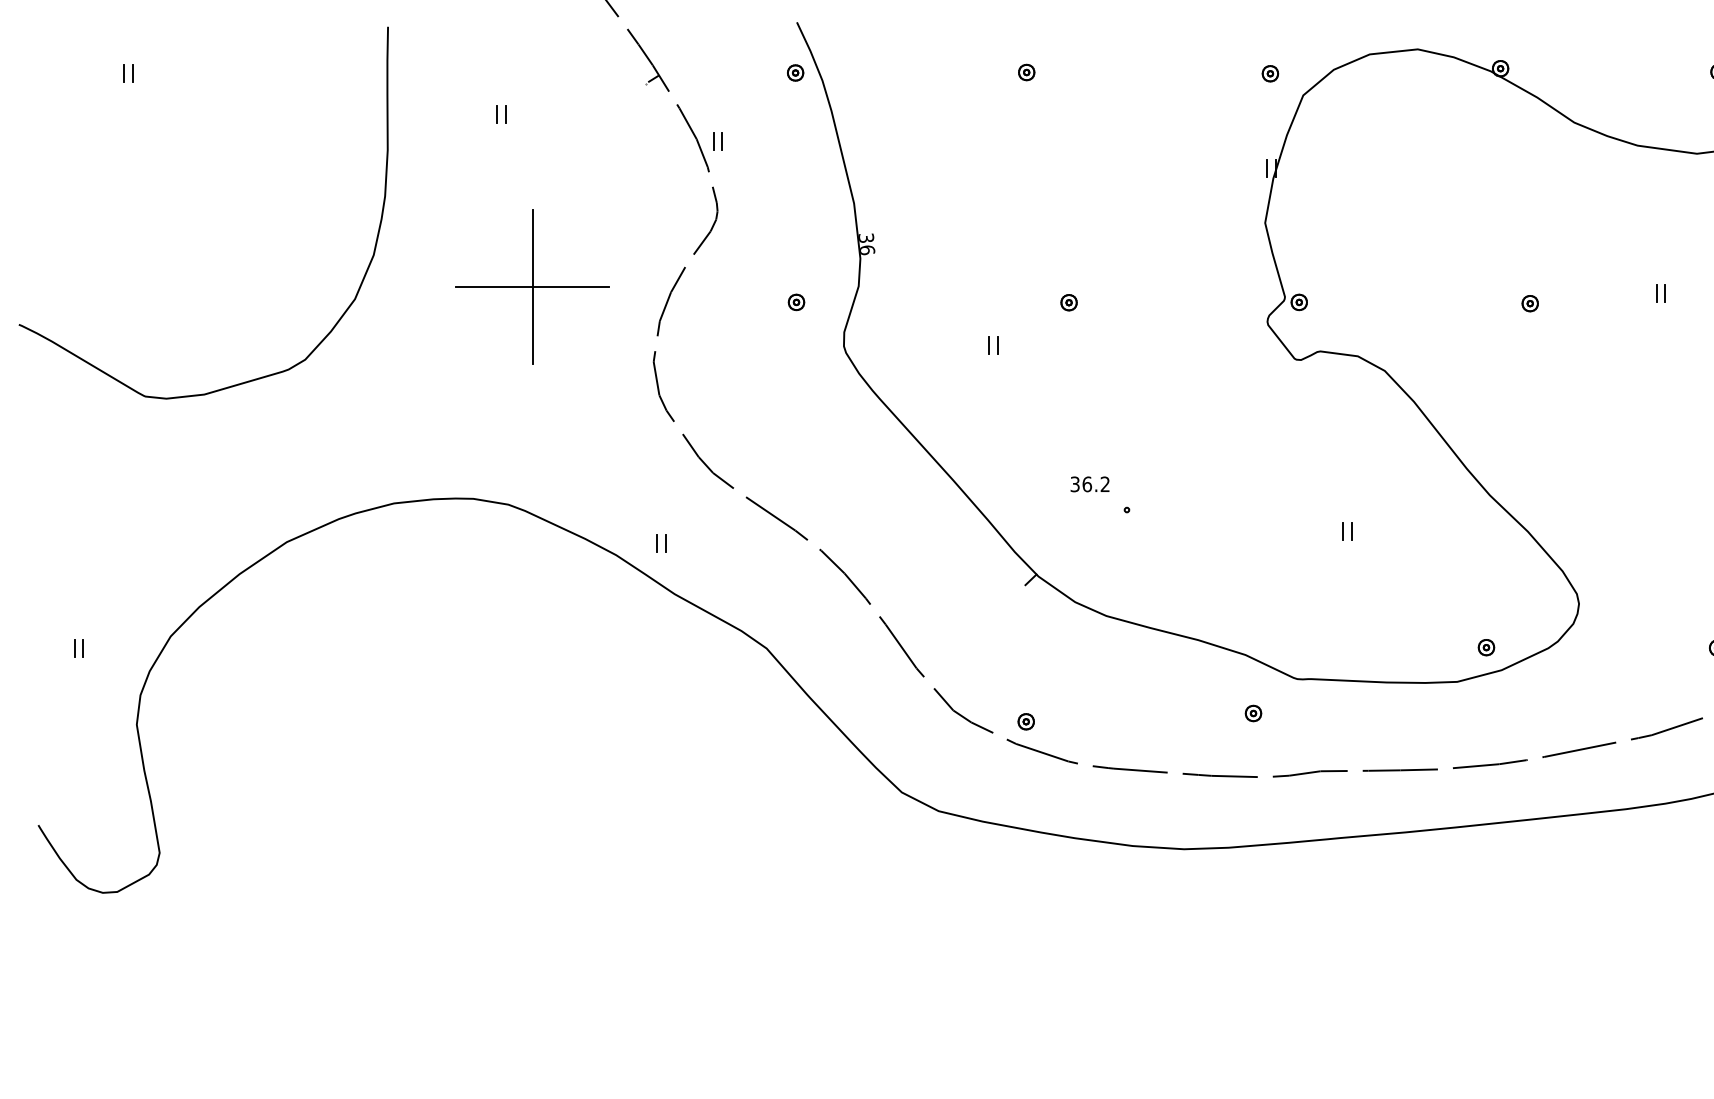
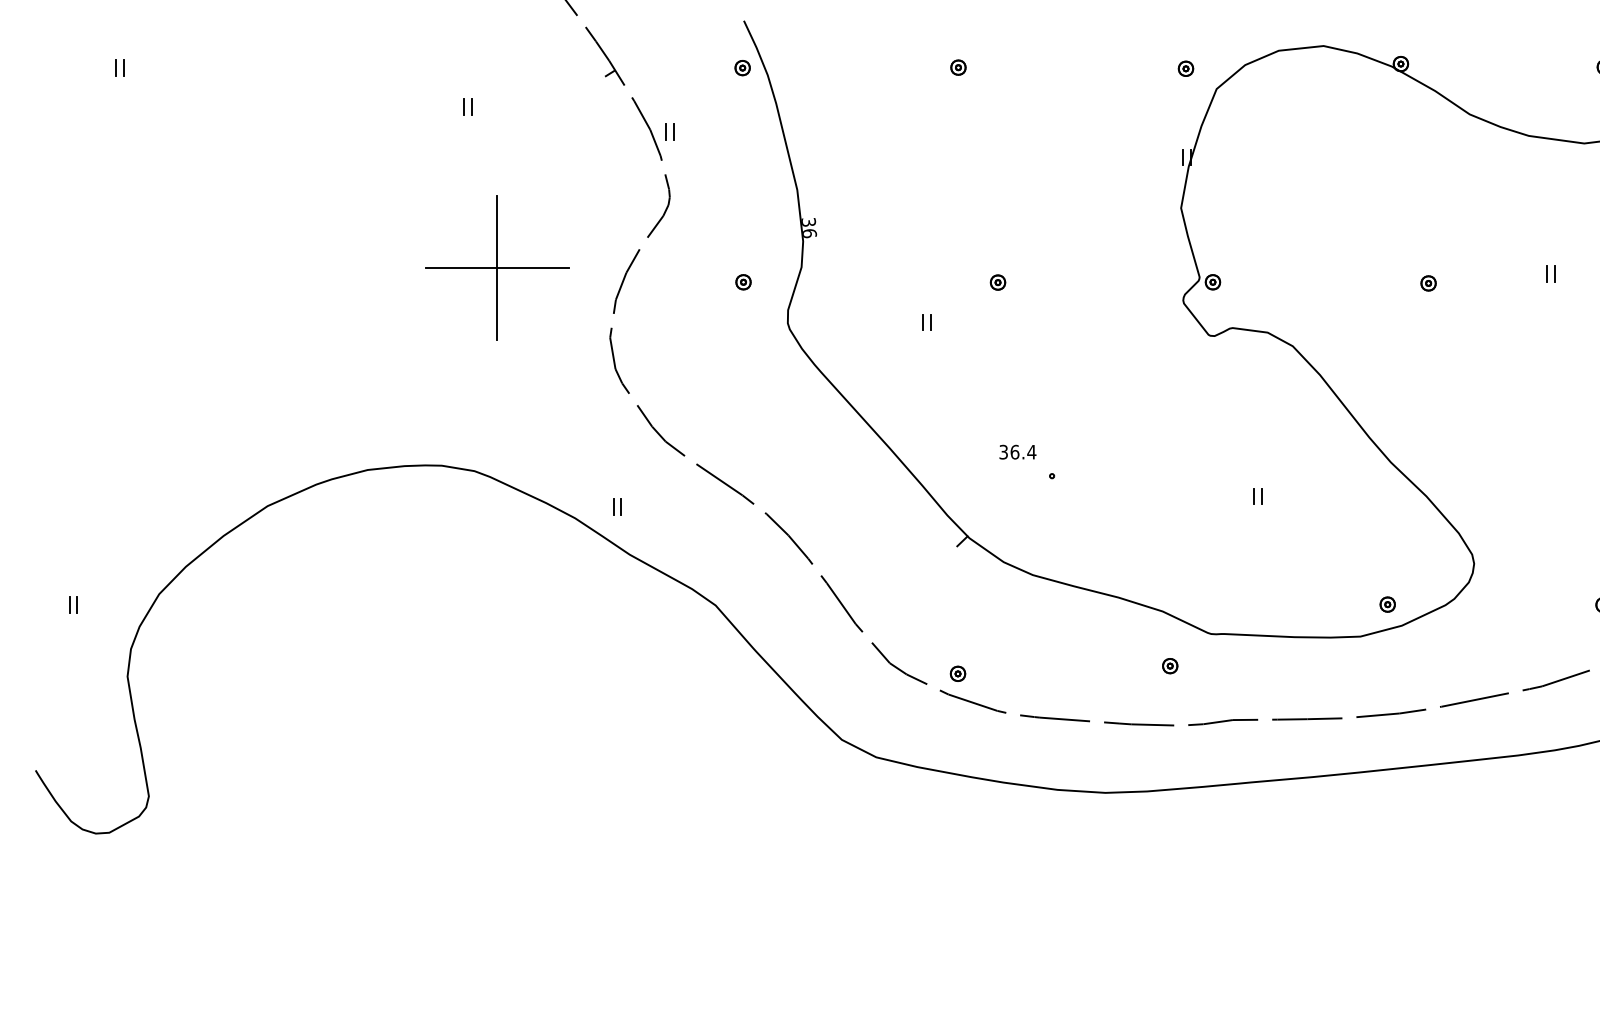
curve: (343, 312) -> (320, 291), removed
text: (1105, 483) -> (1032, 451), 36.2 -> 36.4

